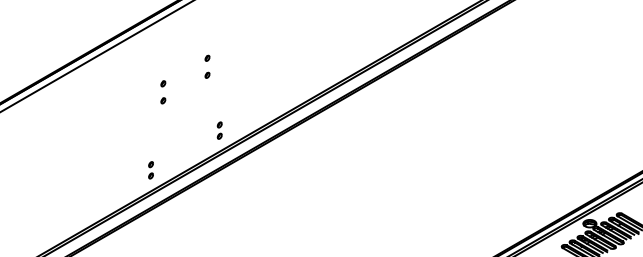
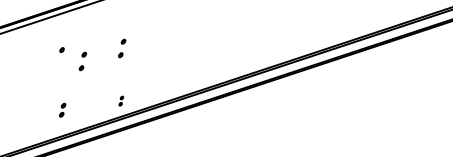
part: (135, 83) -> (62, 49), added
part: (219, 130) -> (121, 101), size x0.7
part: (150, 170) -> (62, 110), moved

